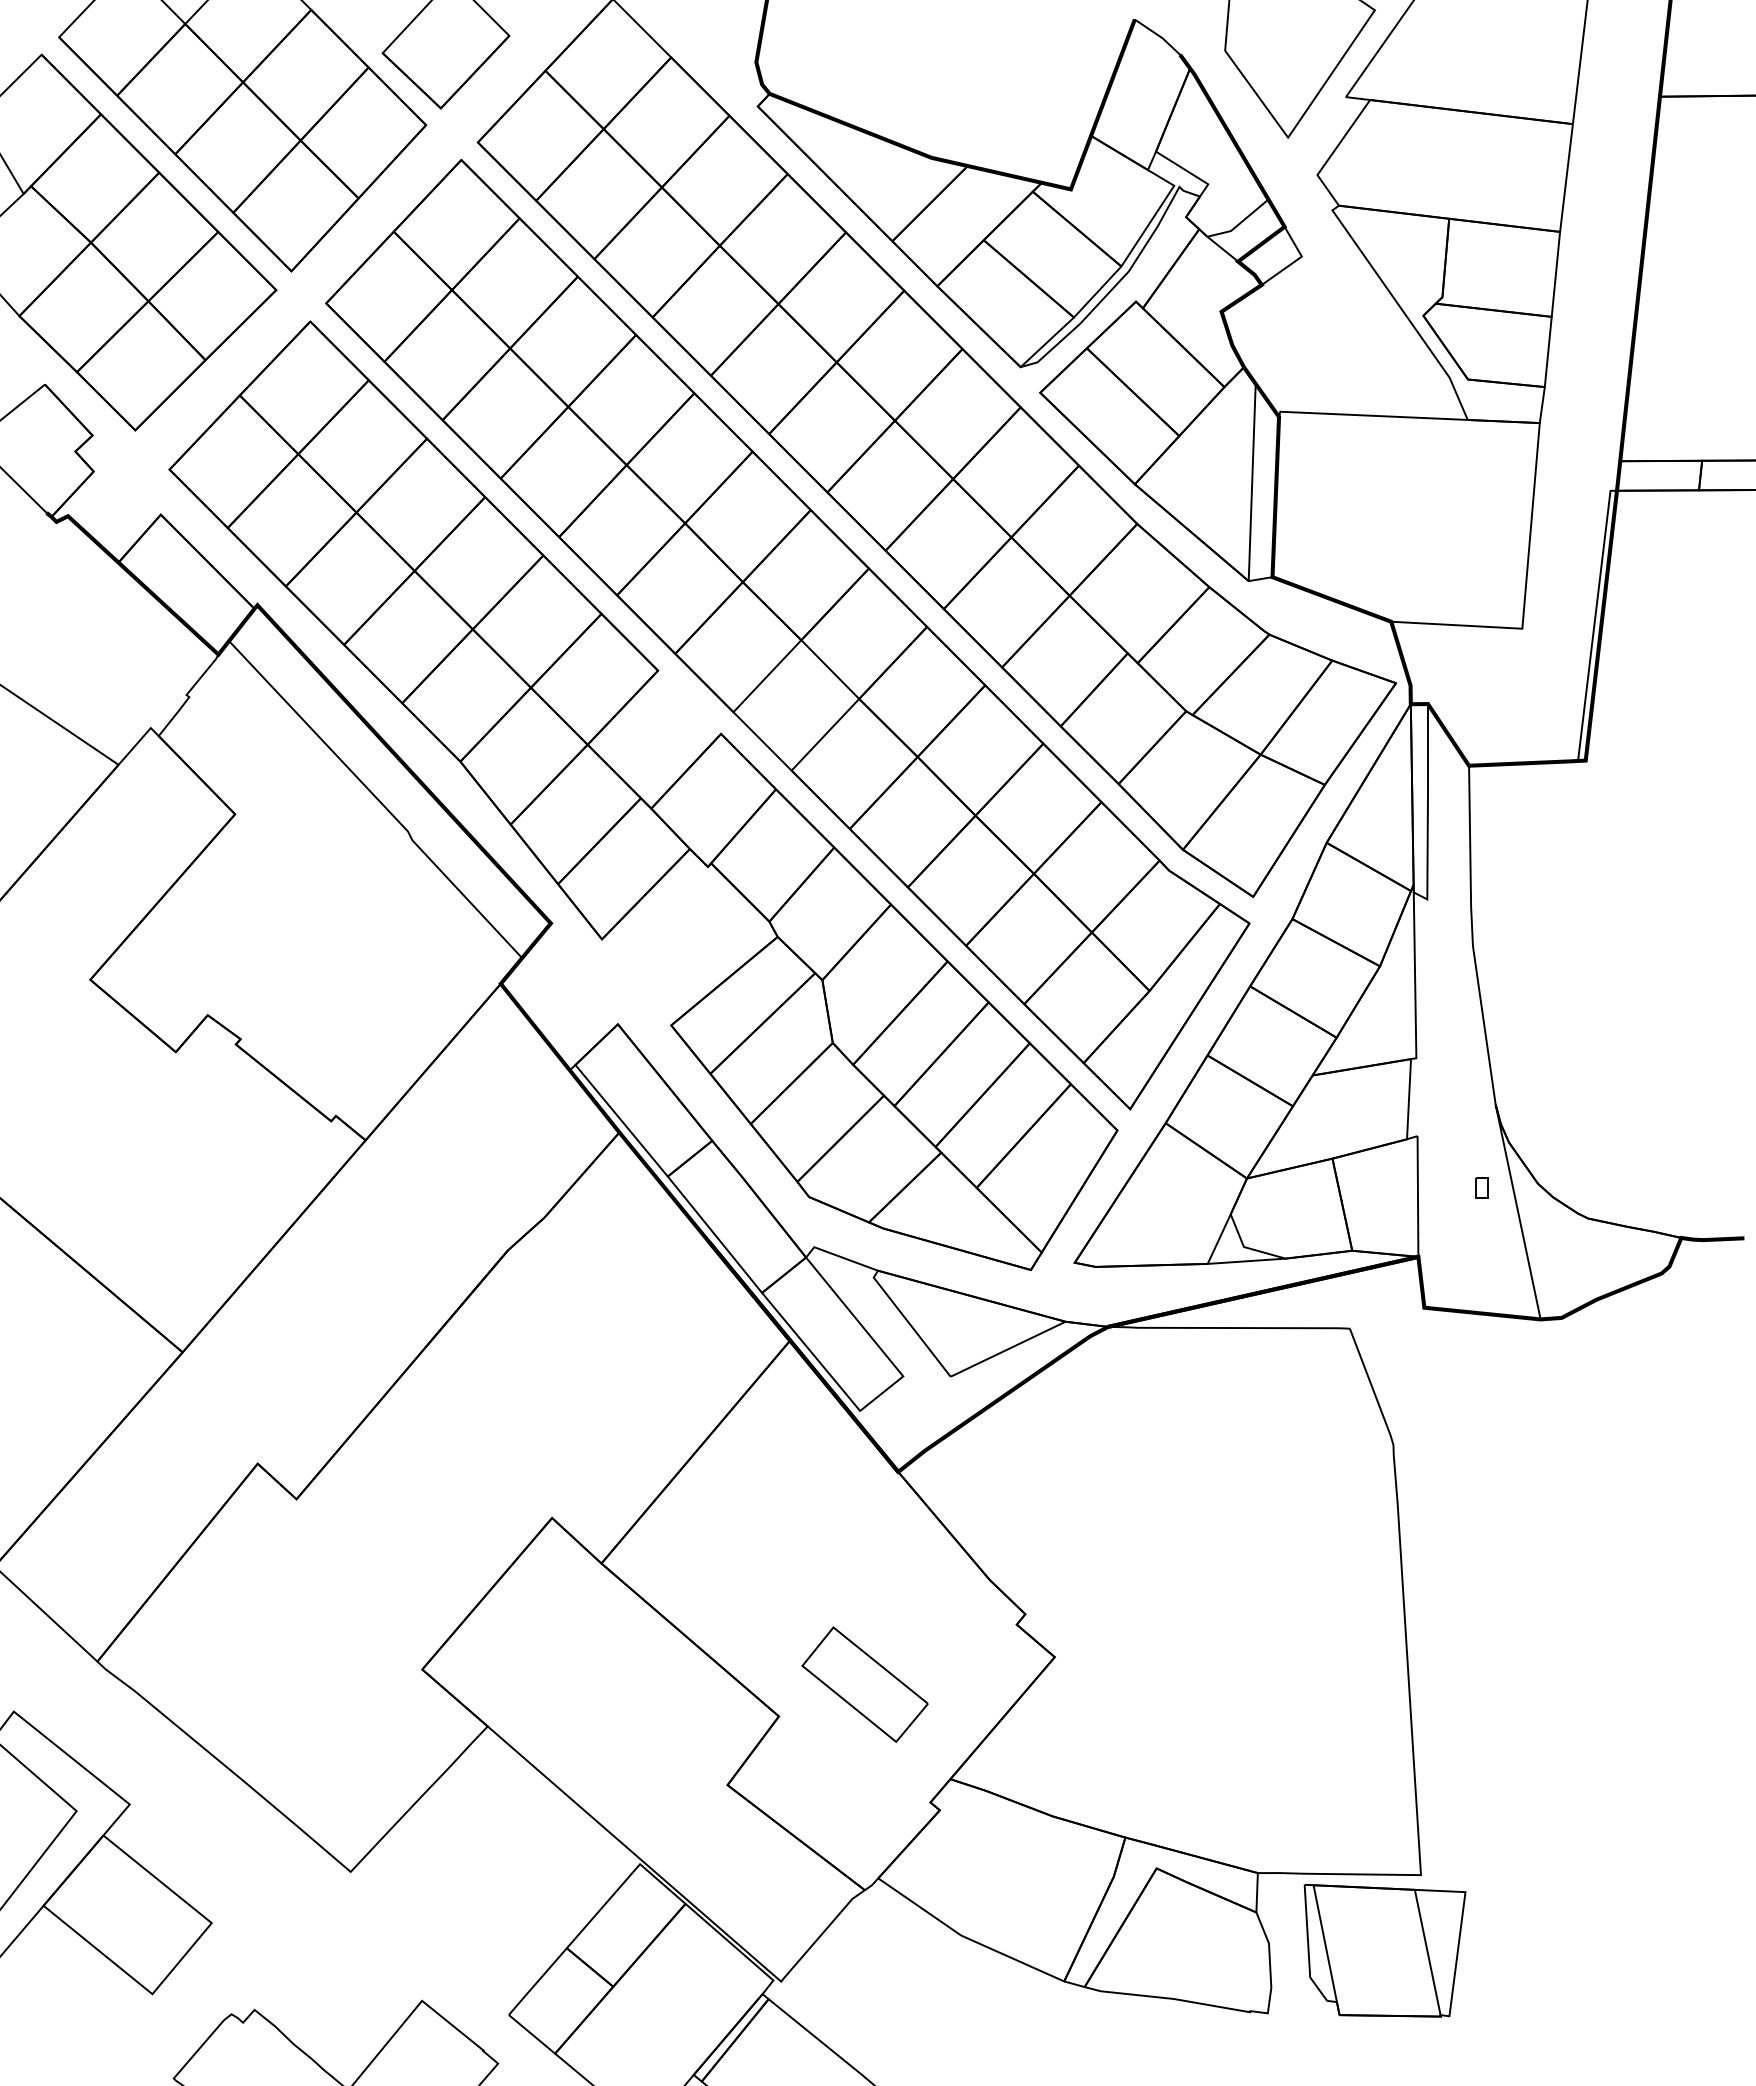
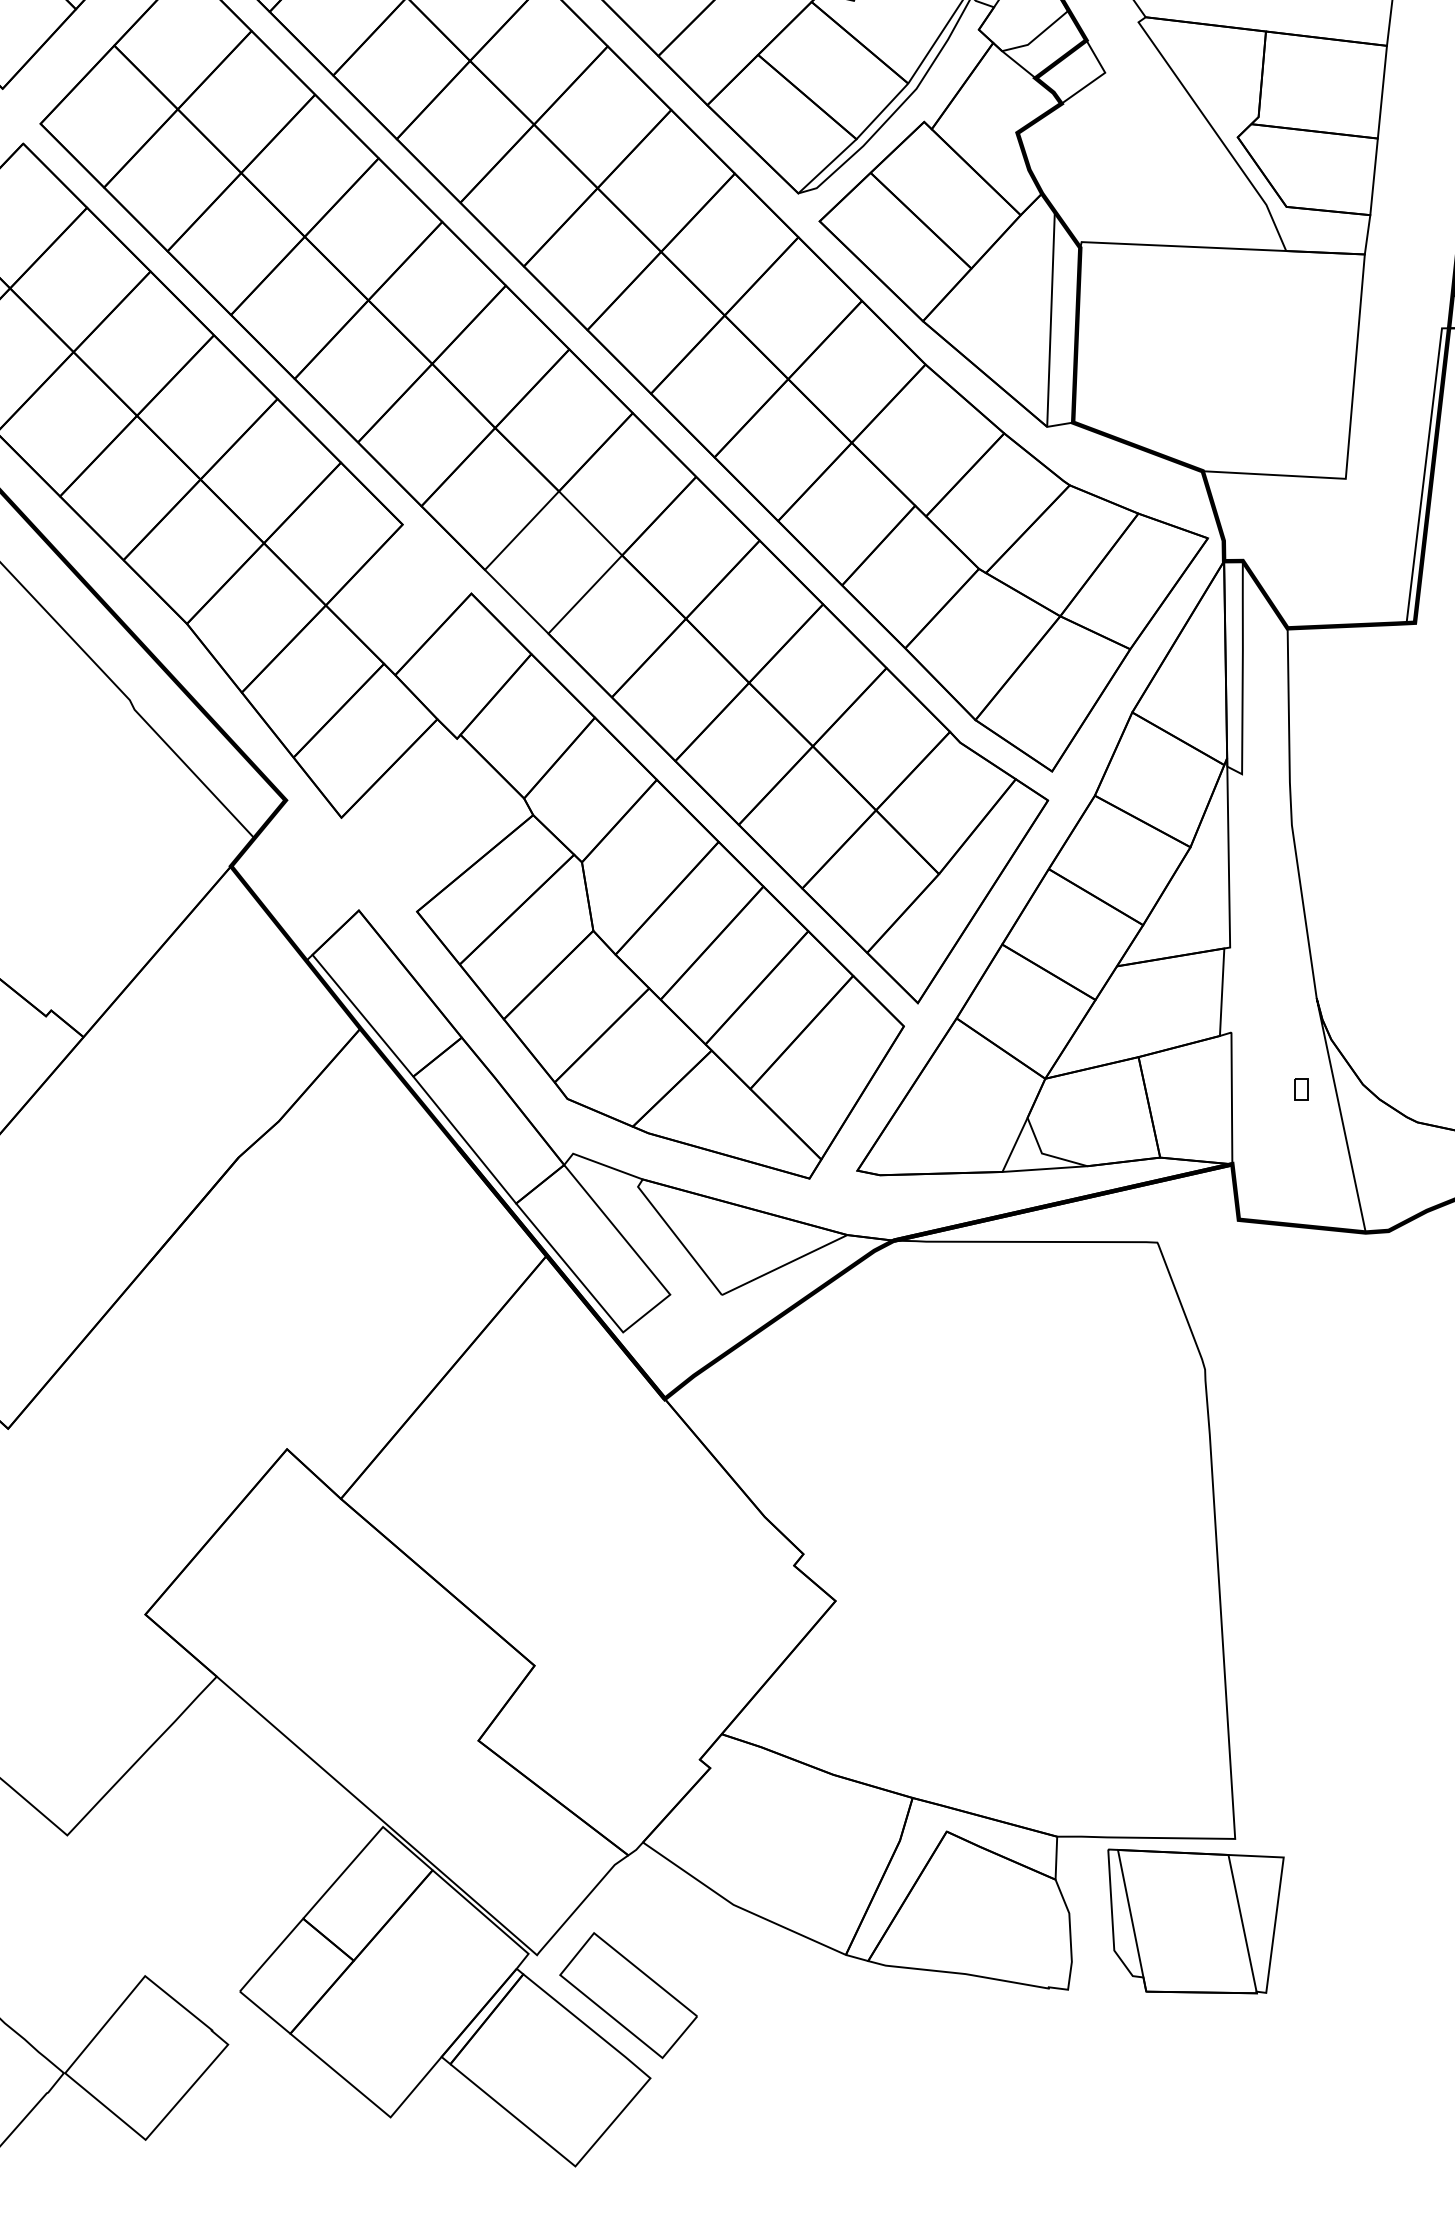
part: (864, 1684) -> (627, 1995), moved

